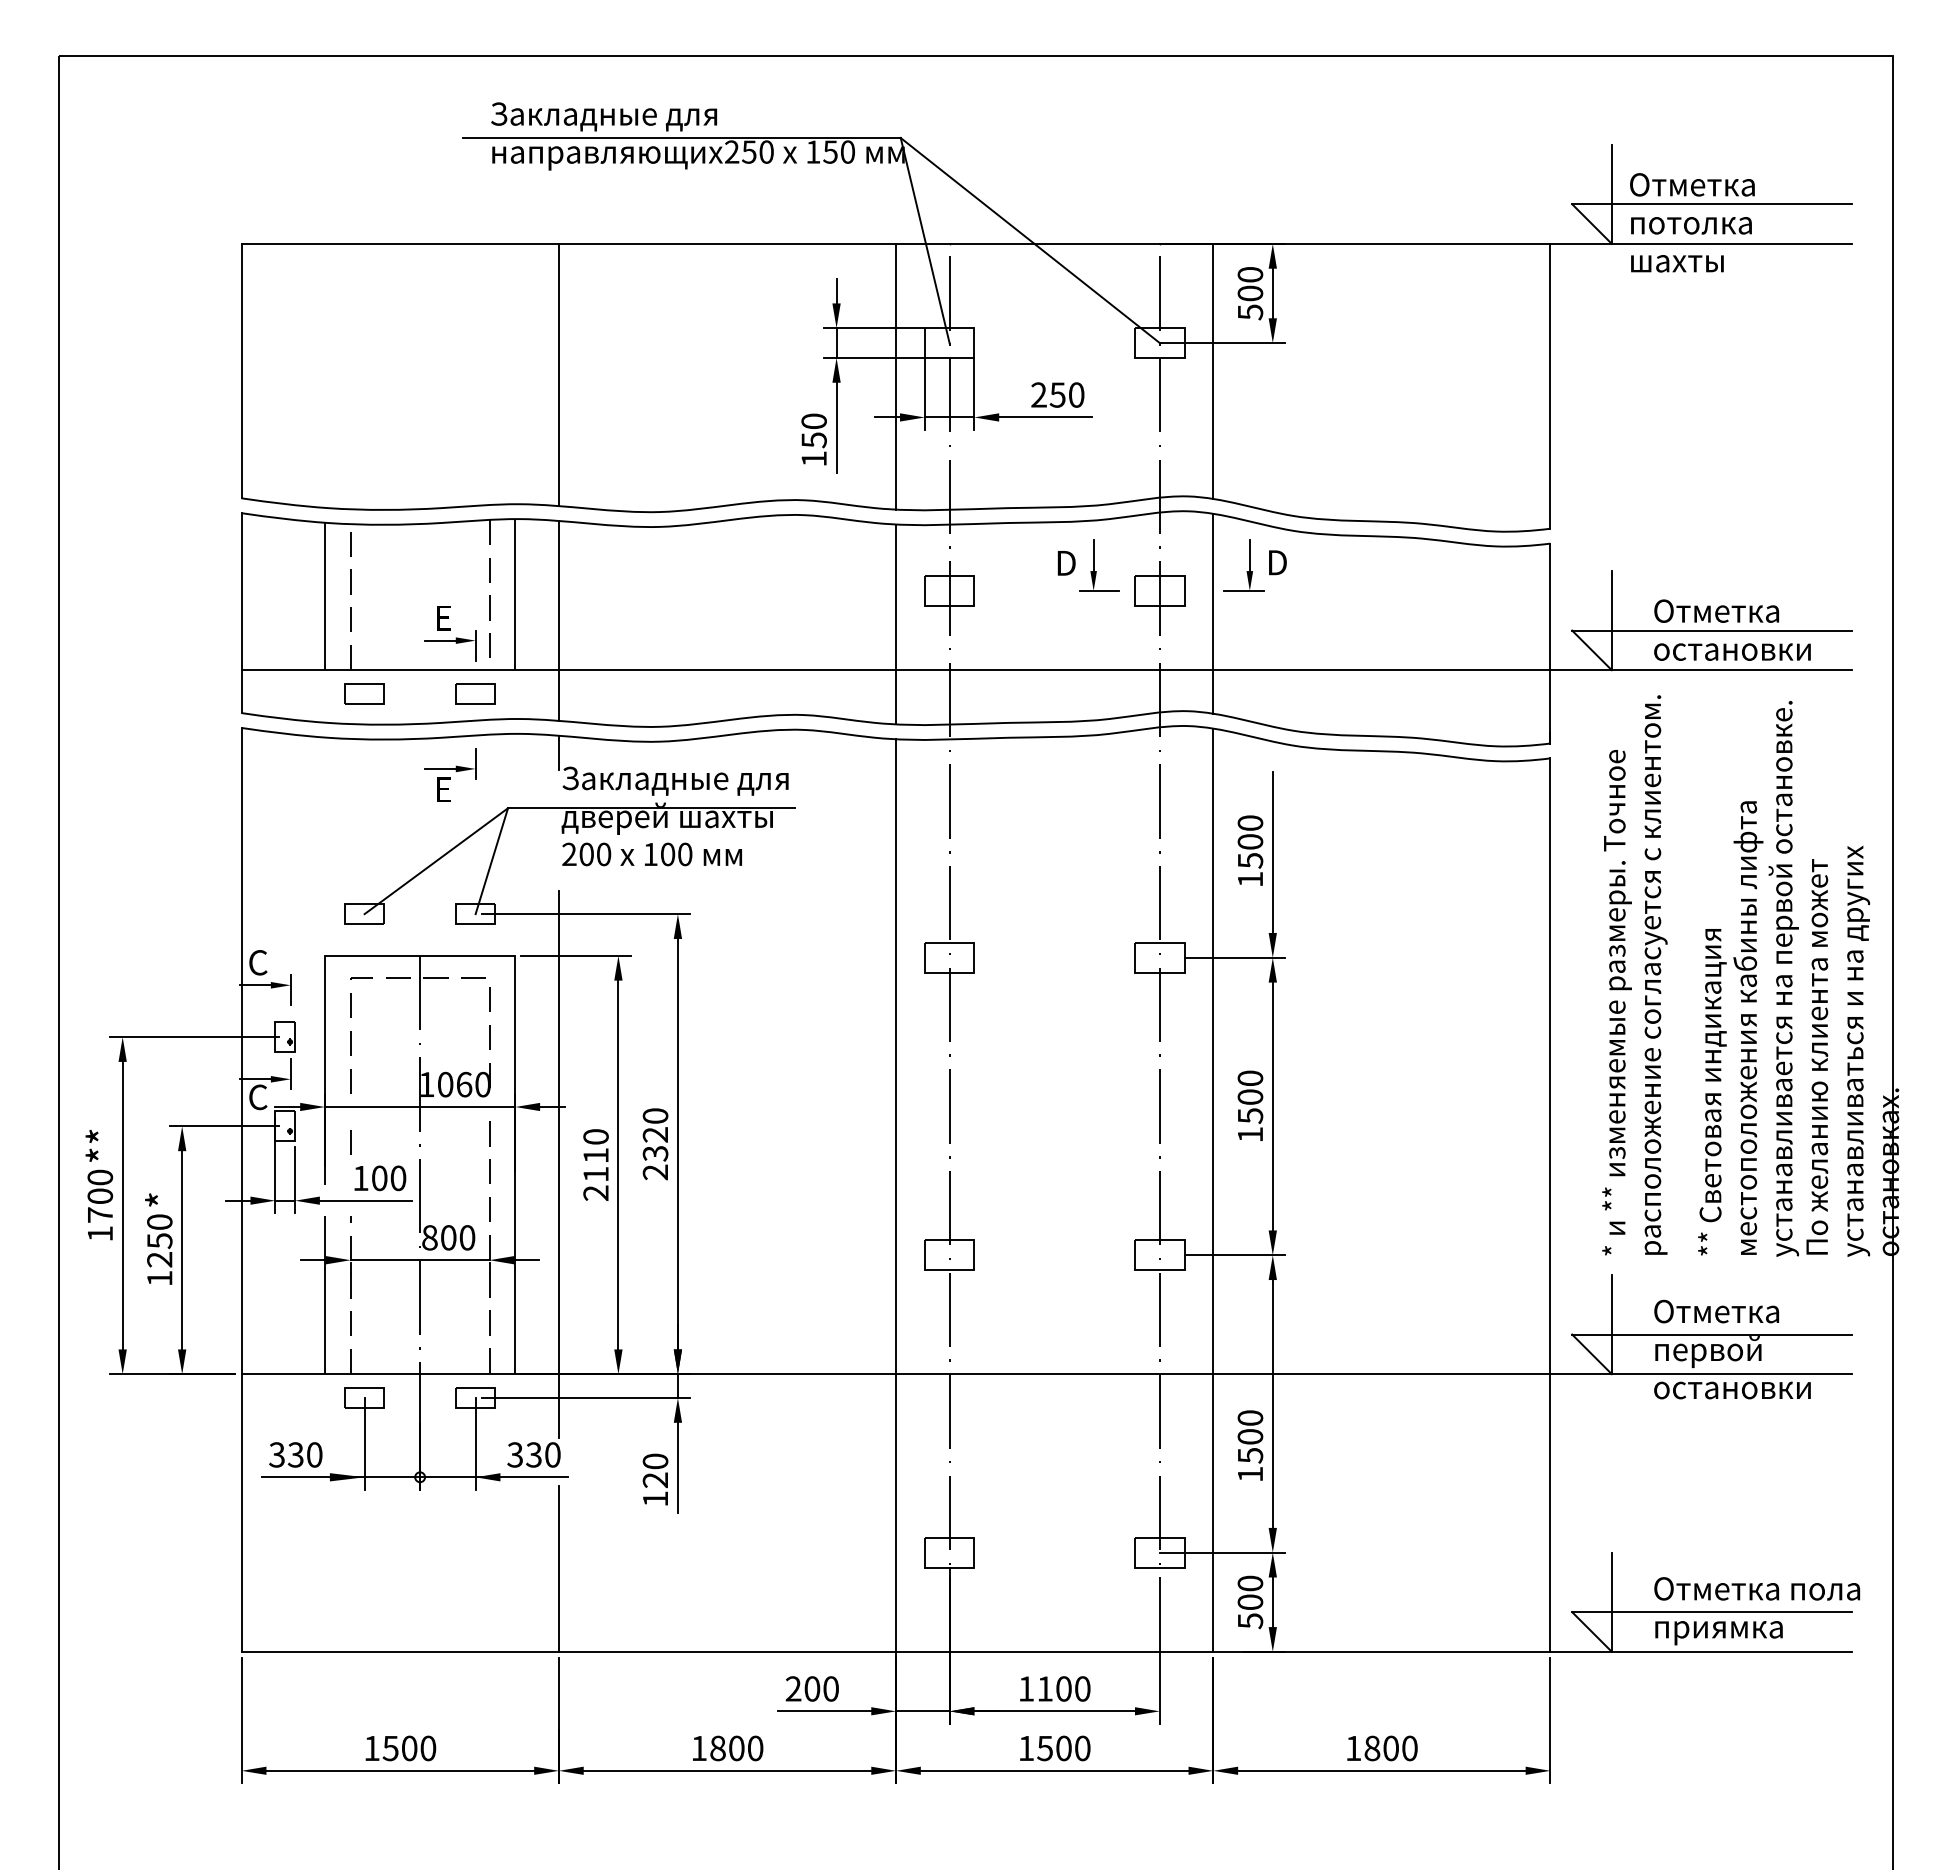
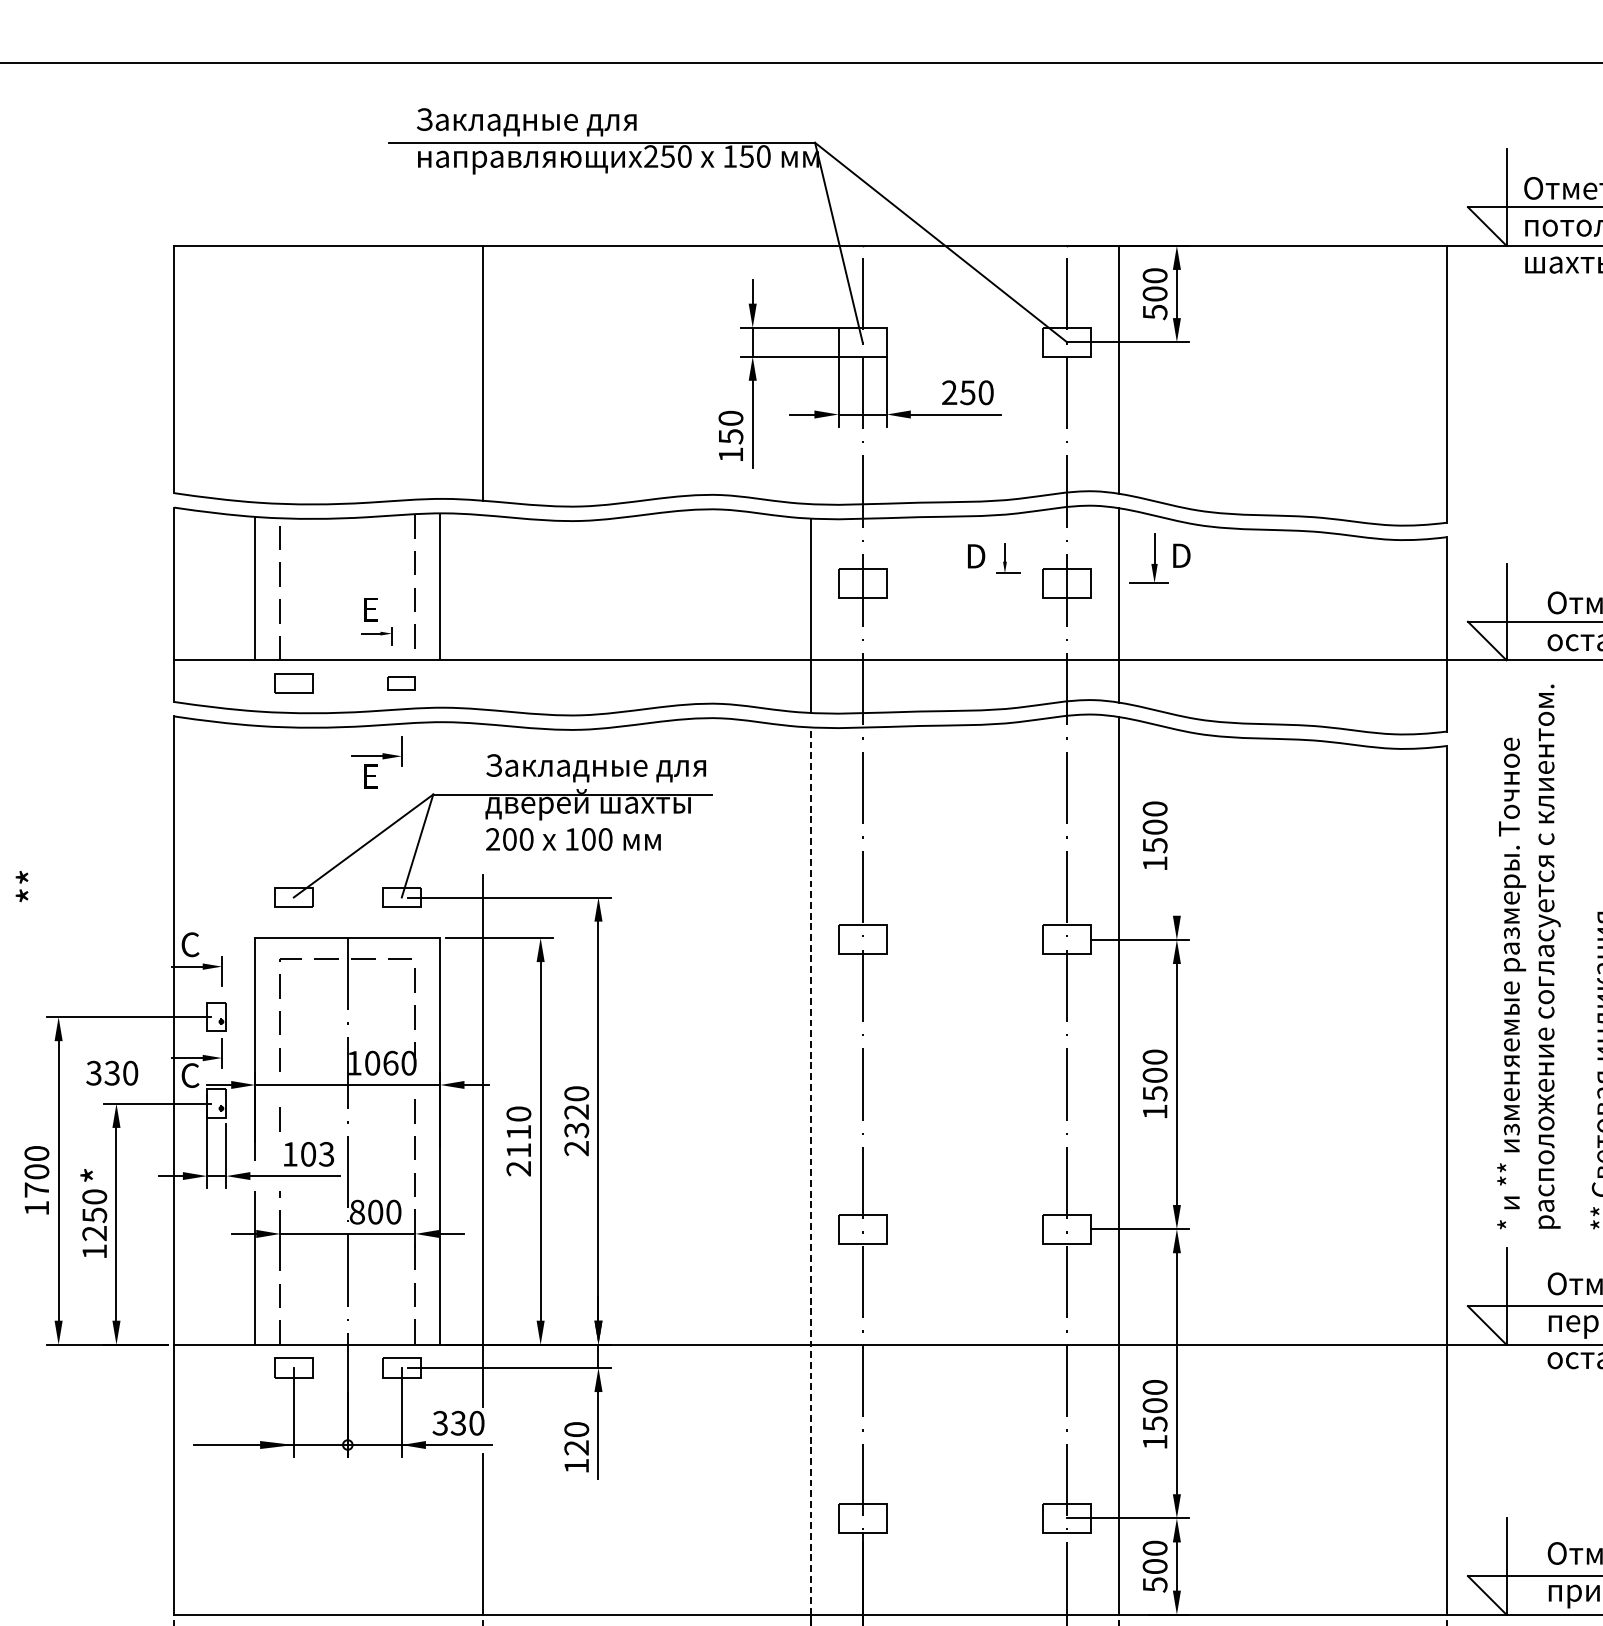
line: (896, 376) -> (811, 374), removed
part: (1099, 565) -> (1008, 558), size x0.6
line: (558, 620) -> (482, 611), removed
part: (450, 645) -> (377, 636), size x0.6
part: (475, 693) -> (401, 682), size x0.7
line: (558, 752) -> (482, 740), removed
line: (1272, 852) -> (1176, 837), removed
text: (91, 1145) -> (21, 886), moved
text: (398, 1178) -> (326, 1154), 100 -> 103
line: (896, 1195) -> (811, 1171), solid -> dashed
text: (295, 1454) -> (111, 1072), moved

